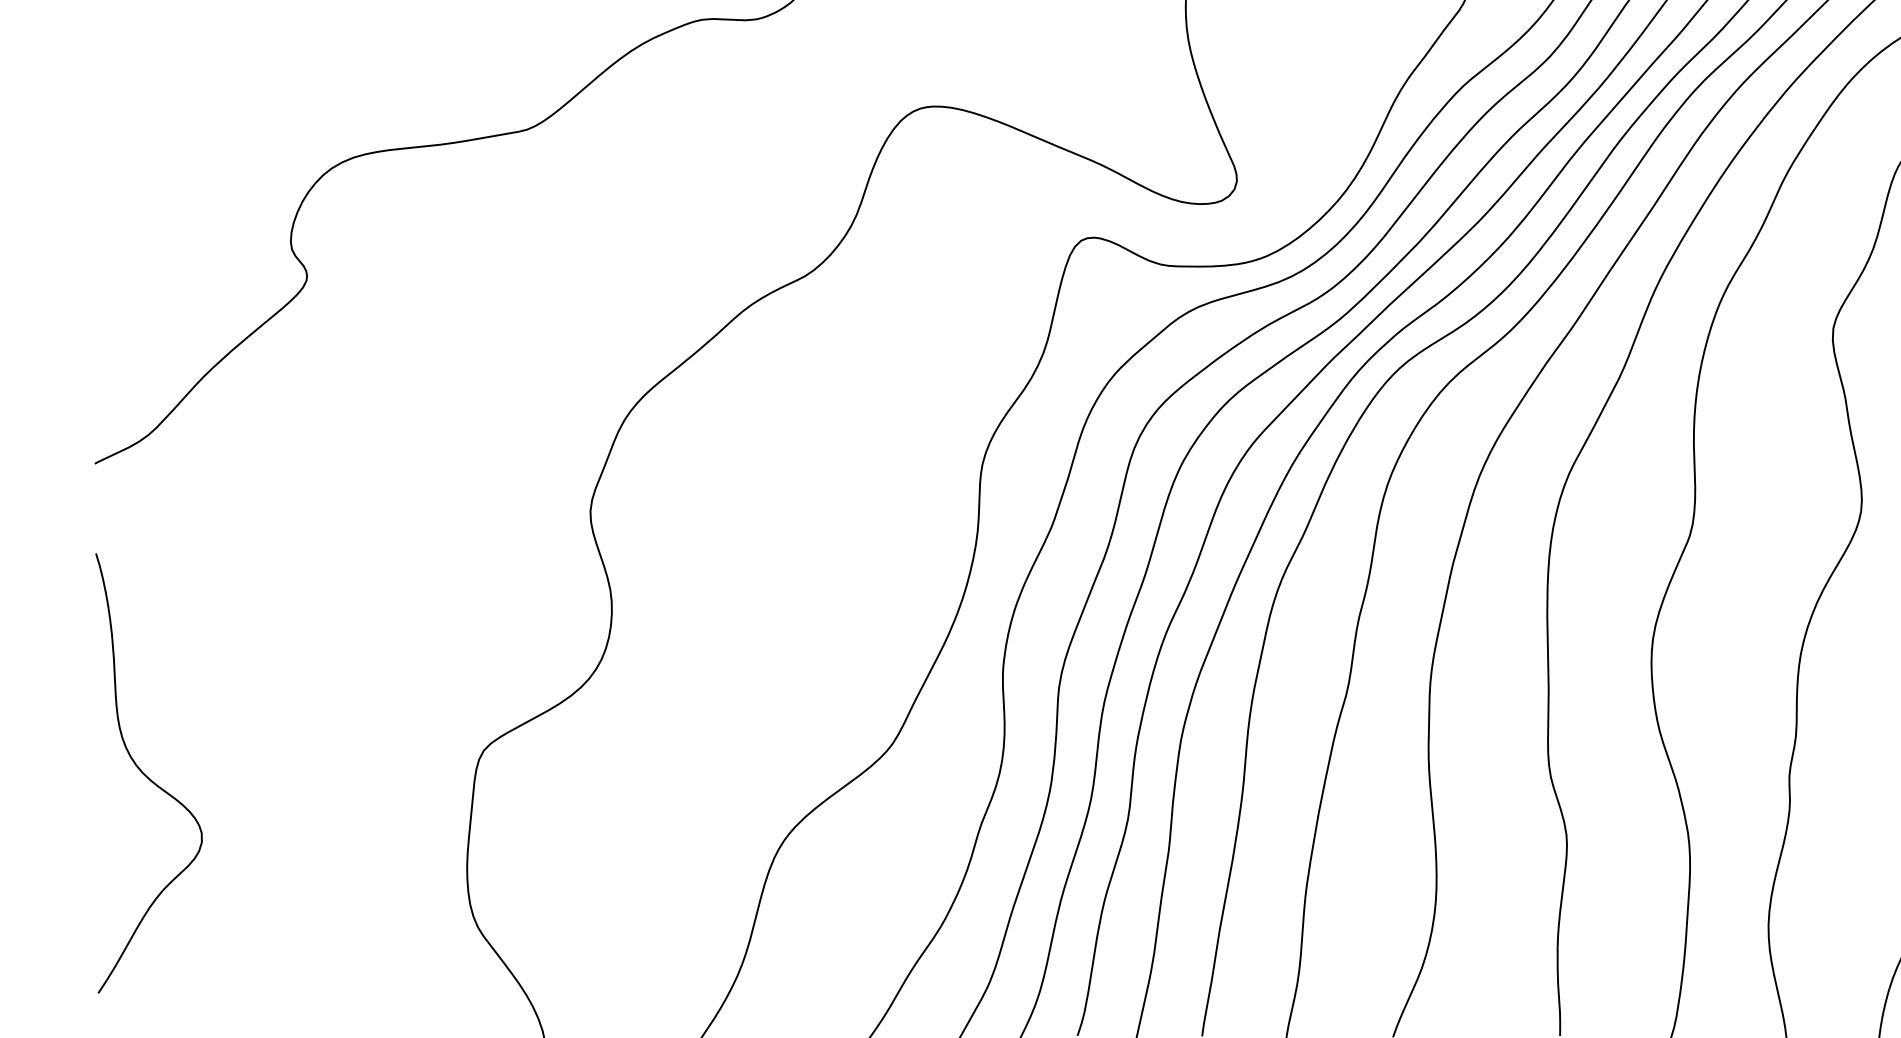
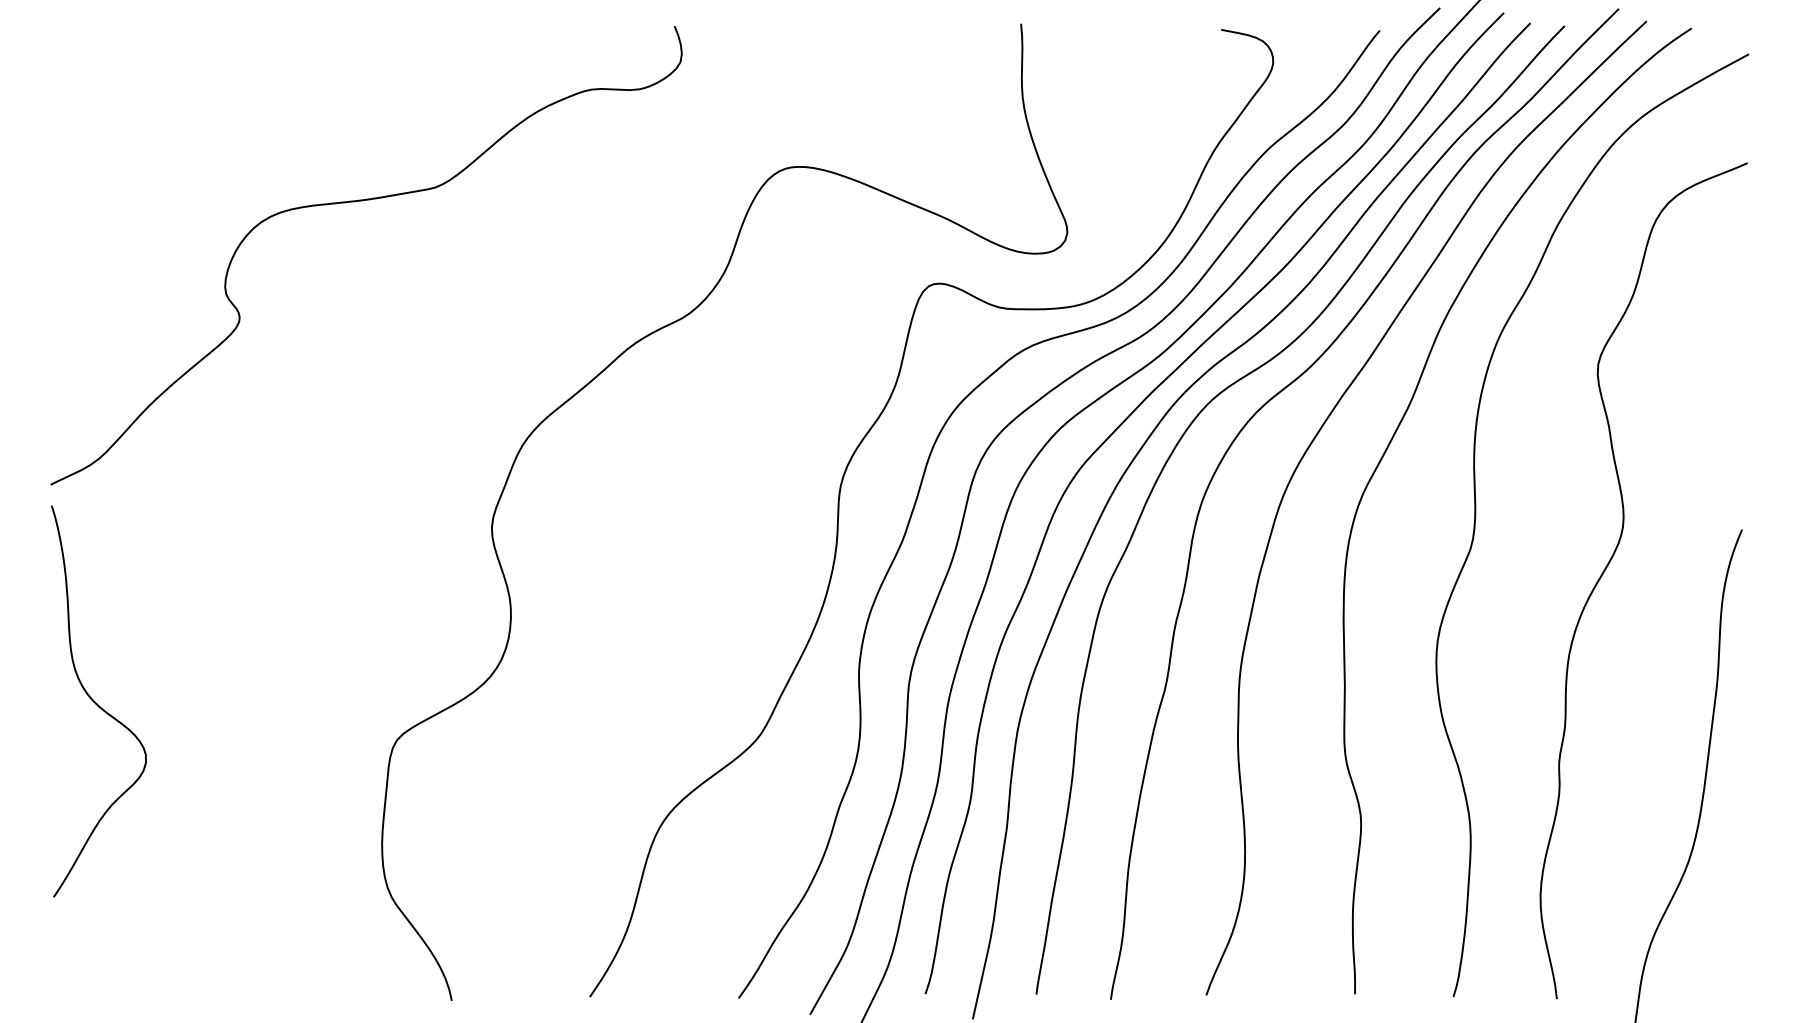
curve: (146, 774) -> (96, 702), moved

